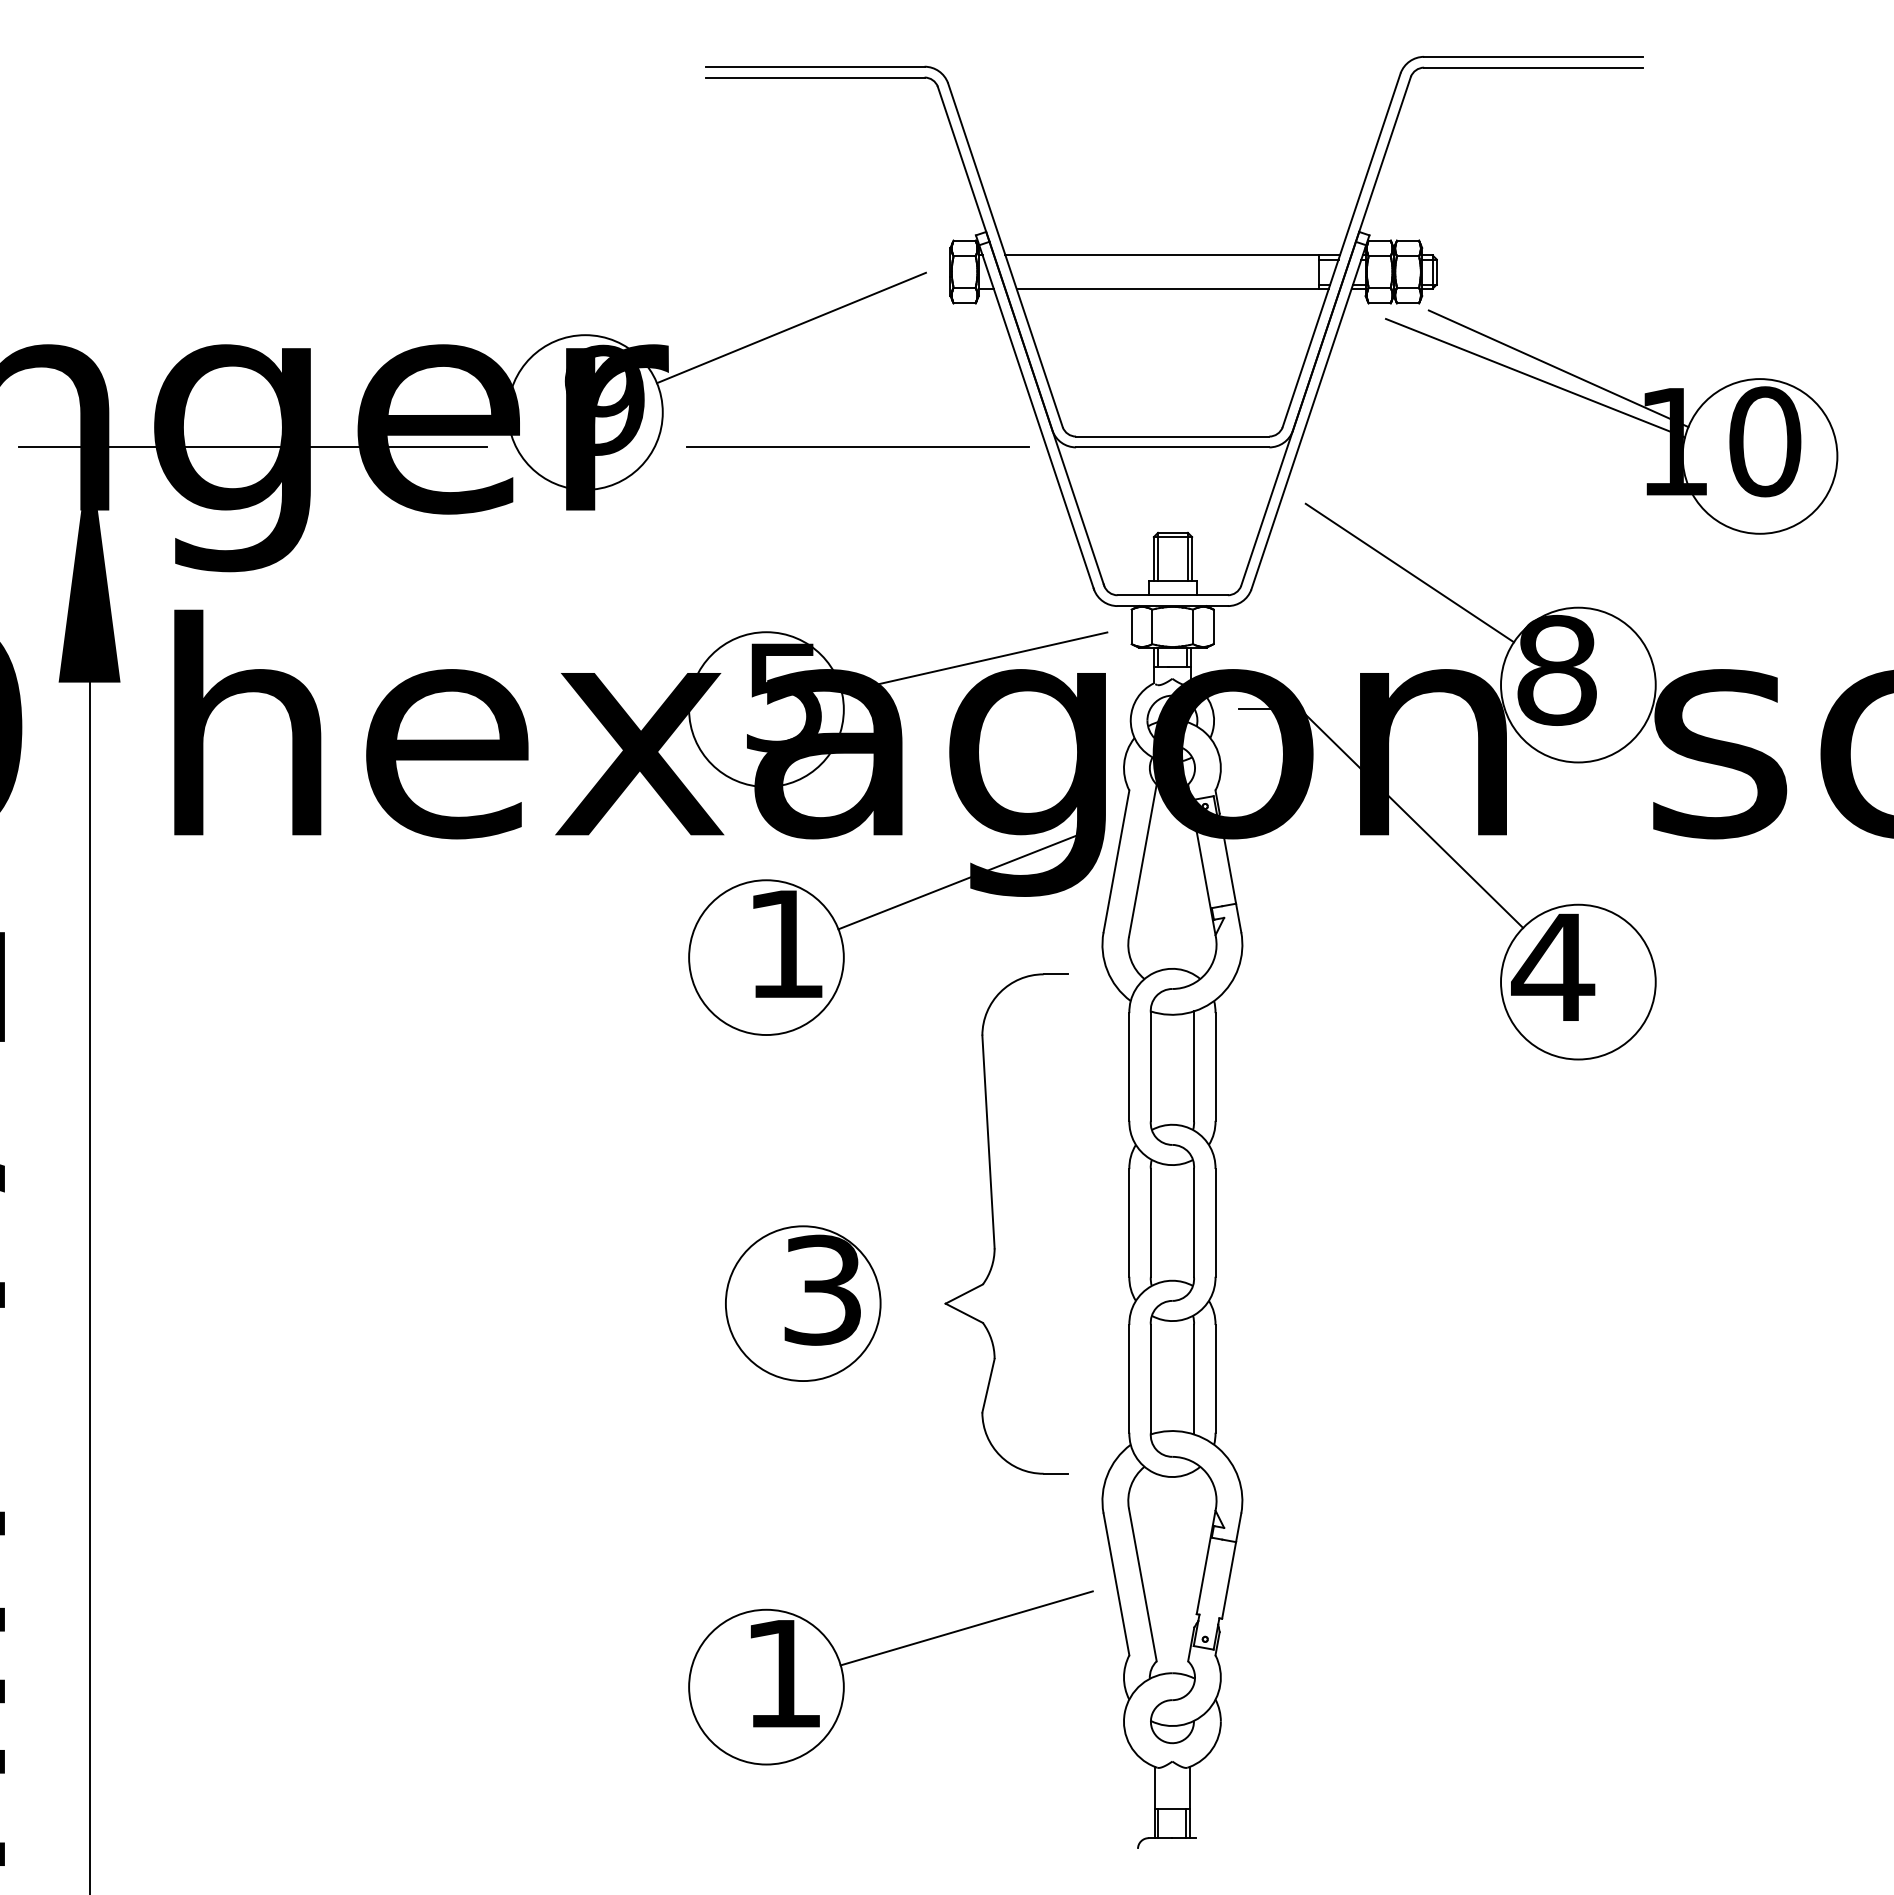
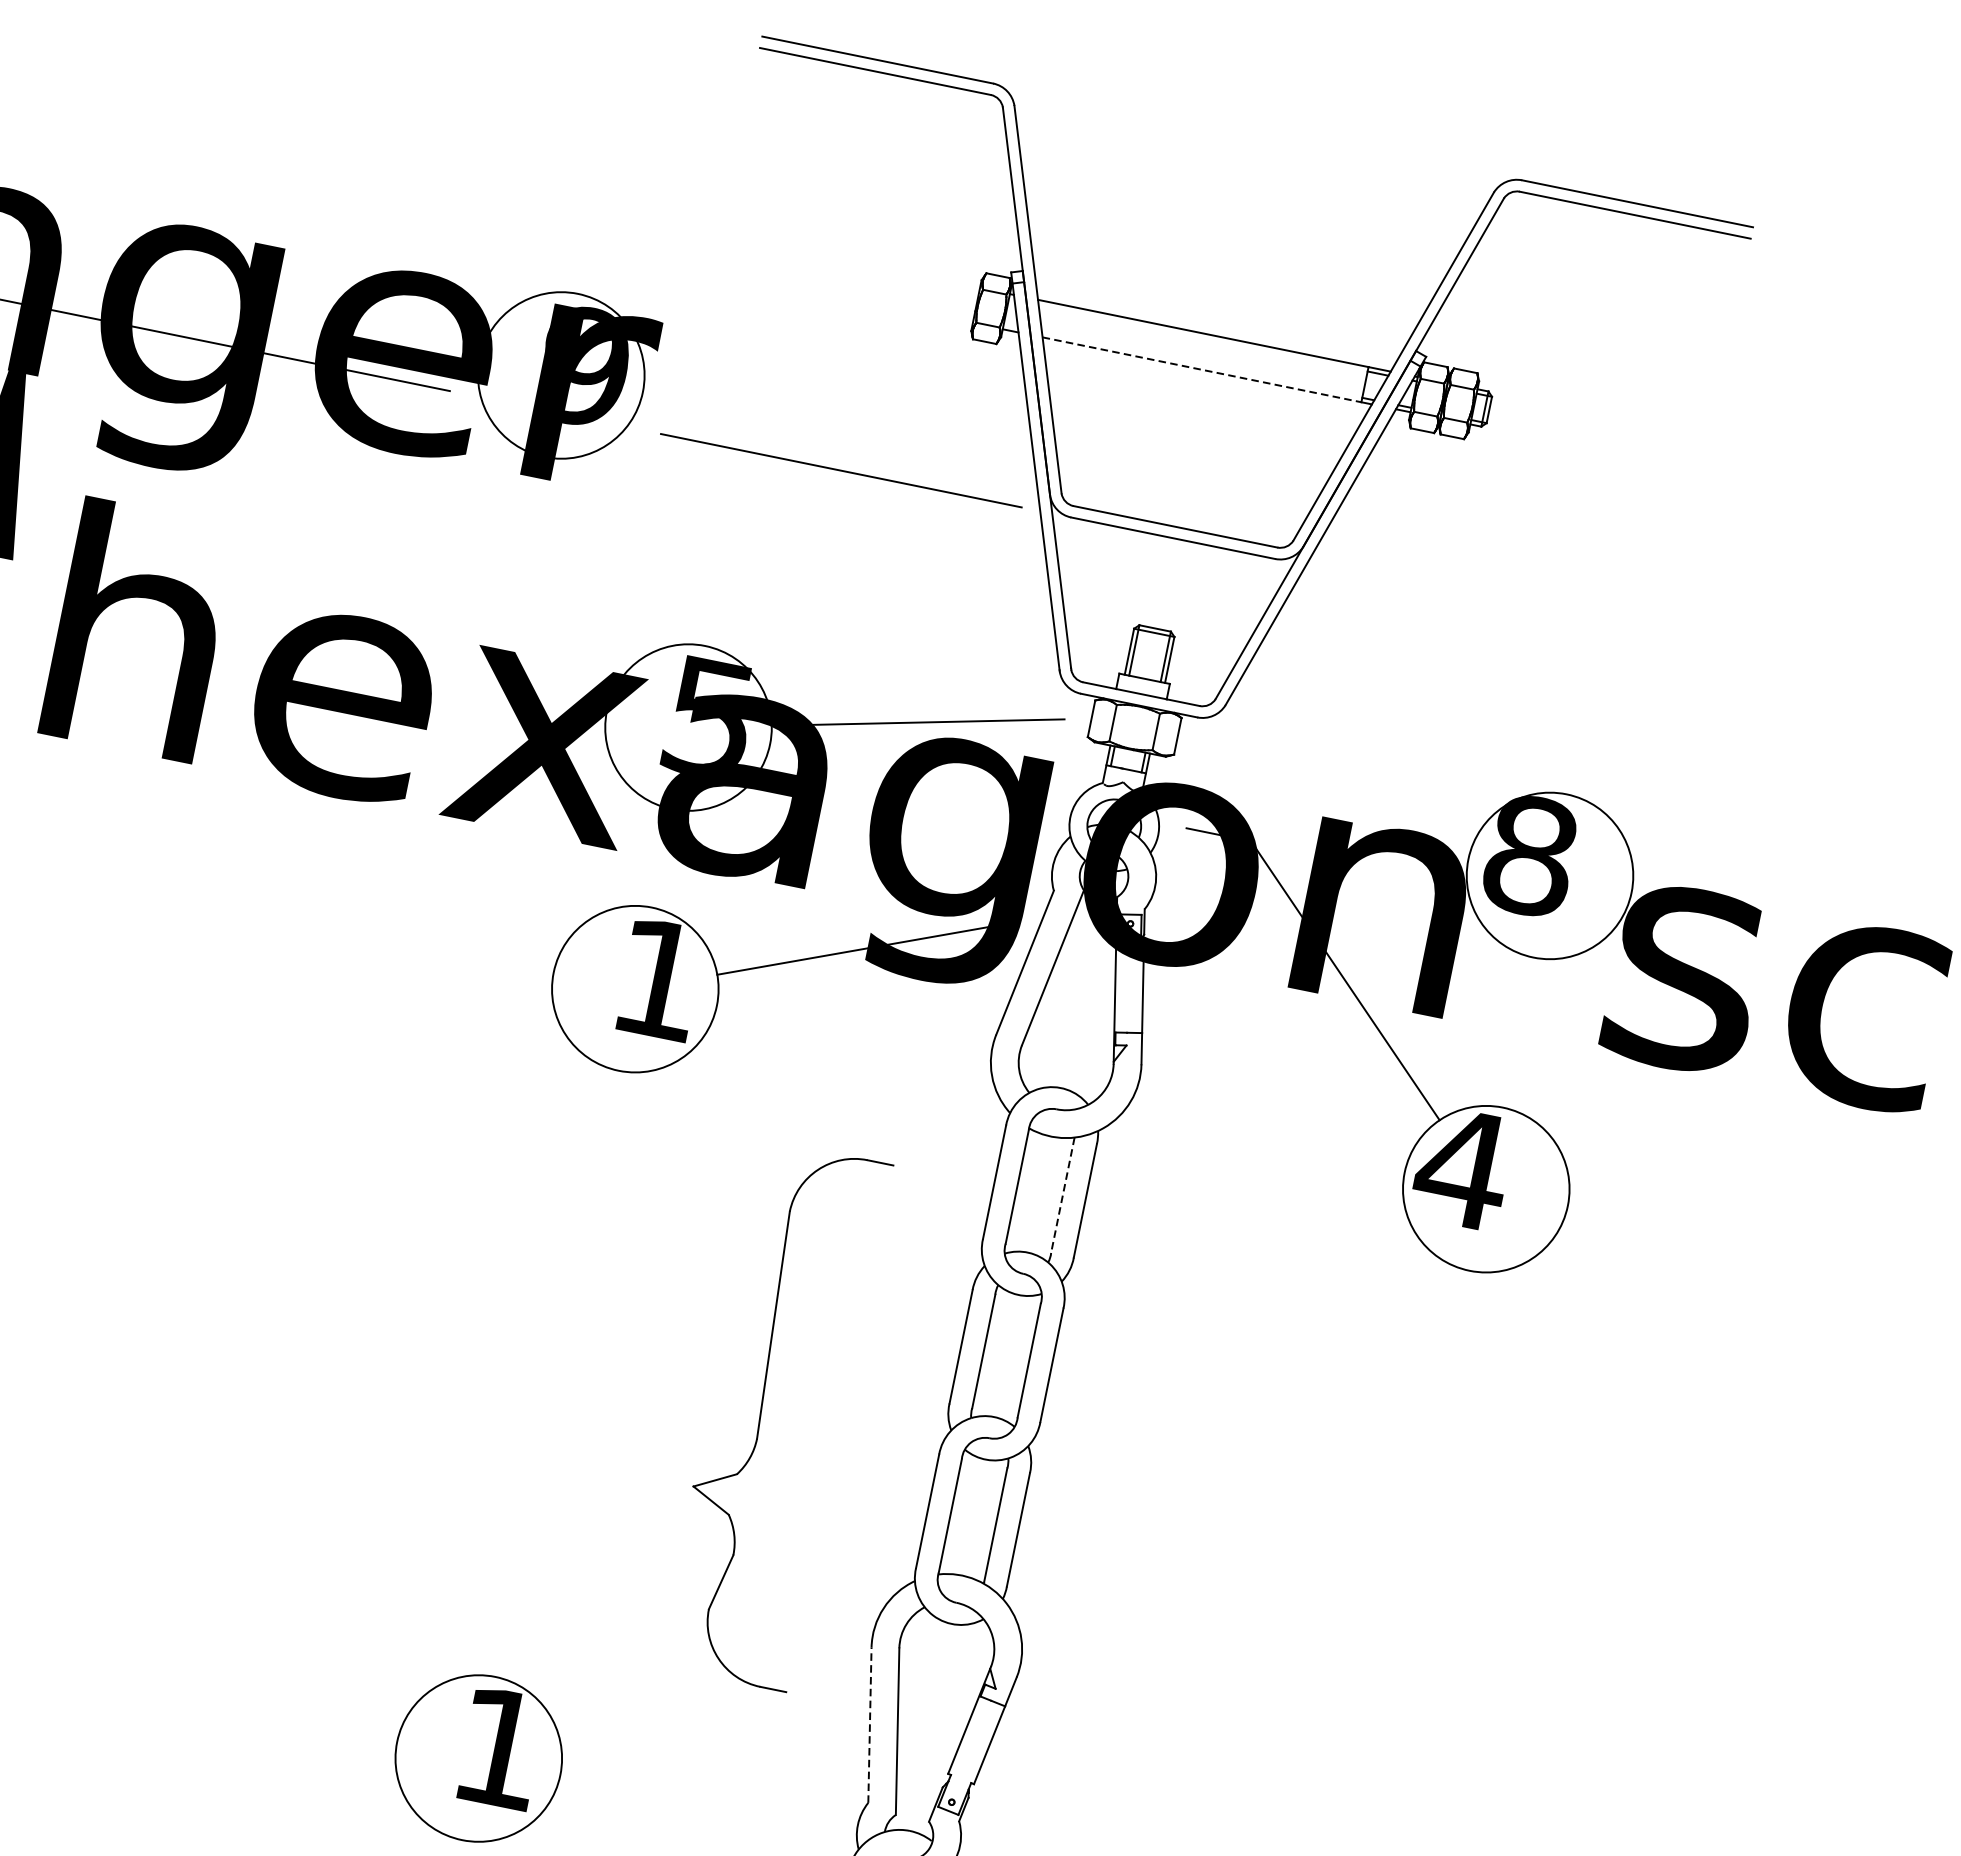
line: (1168, 288) -> (1202, 369), solid -> dashed
line: (791, 327) -> (796, 330), removed
part: (1613, 410) -> (1645, 593), removed
line: (1409, 572) -> (1396, 720), removed
line: (1193, 1066) -> (1062, 1195), solid -> dashed
part: (994, 1223) -> (762, 1412), moved
part: (803, 1303) -> (600, 1361), removed
line: (1116, 1583) -> (870, 1724), solid -> dashed
line: (966, 1628) -> (702, 1739), removed

